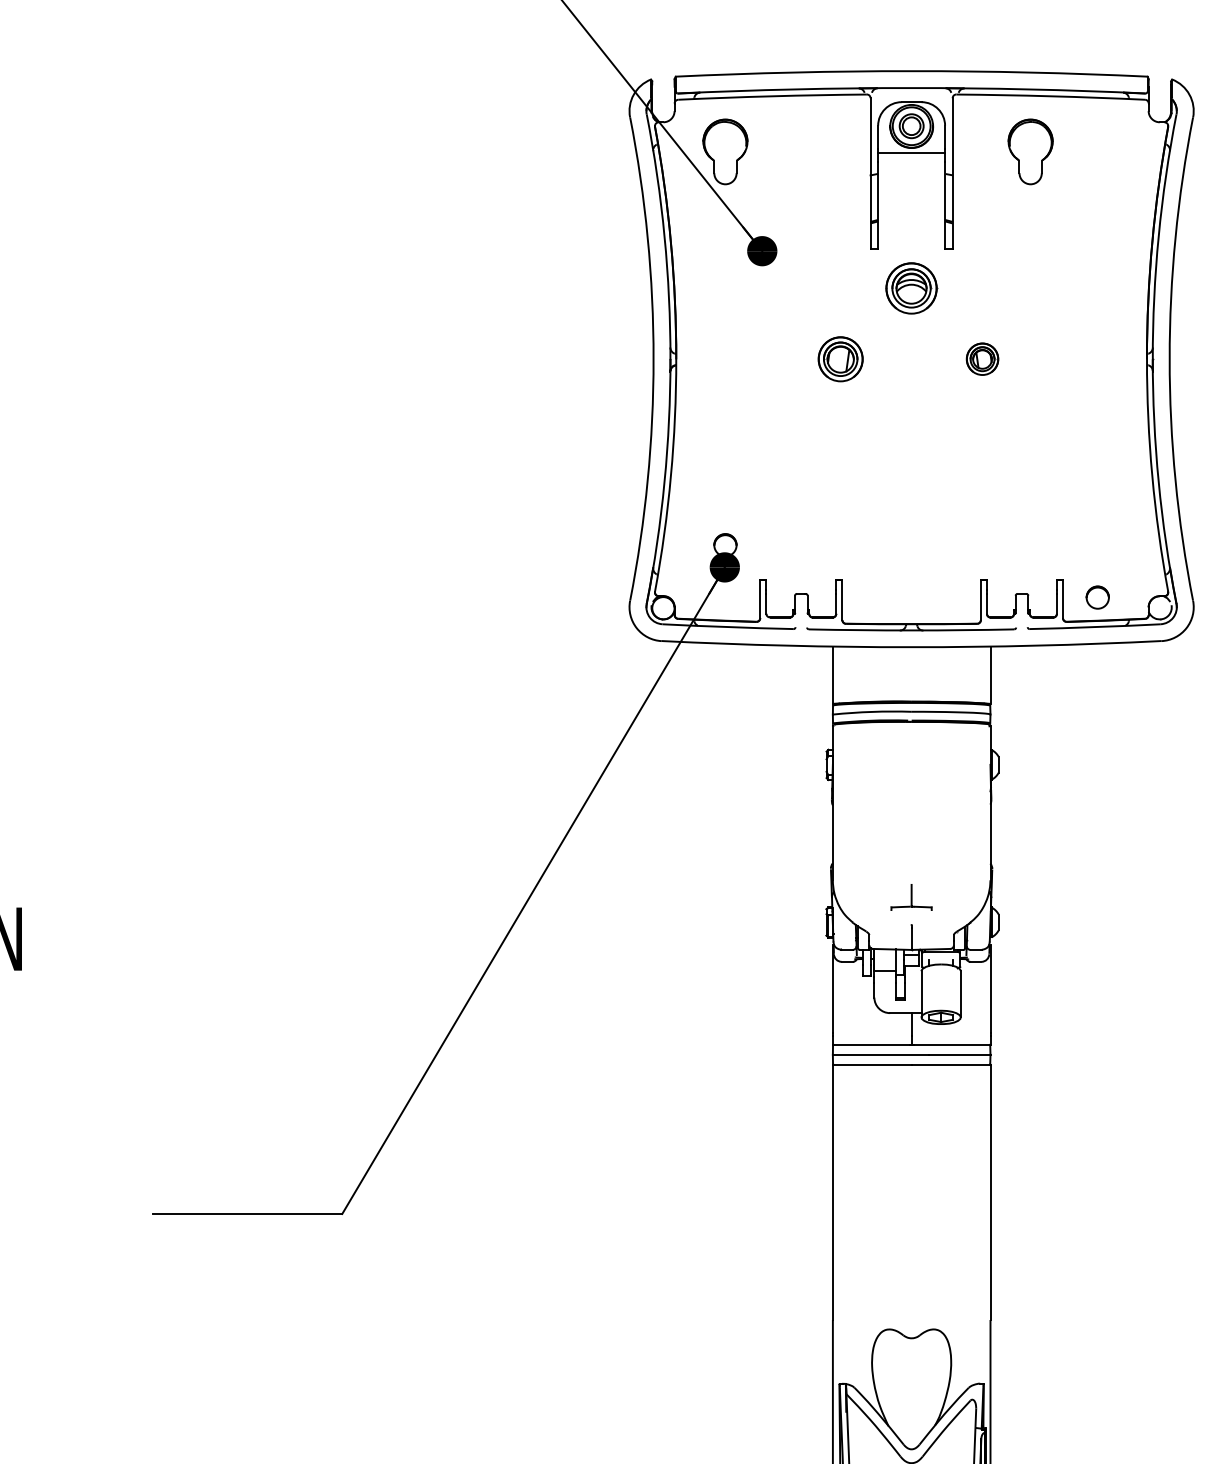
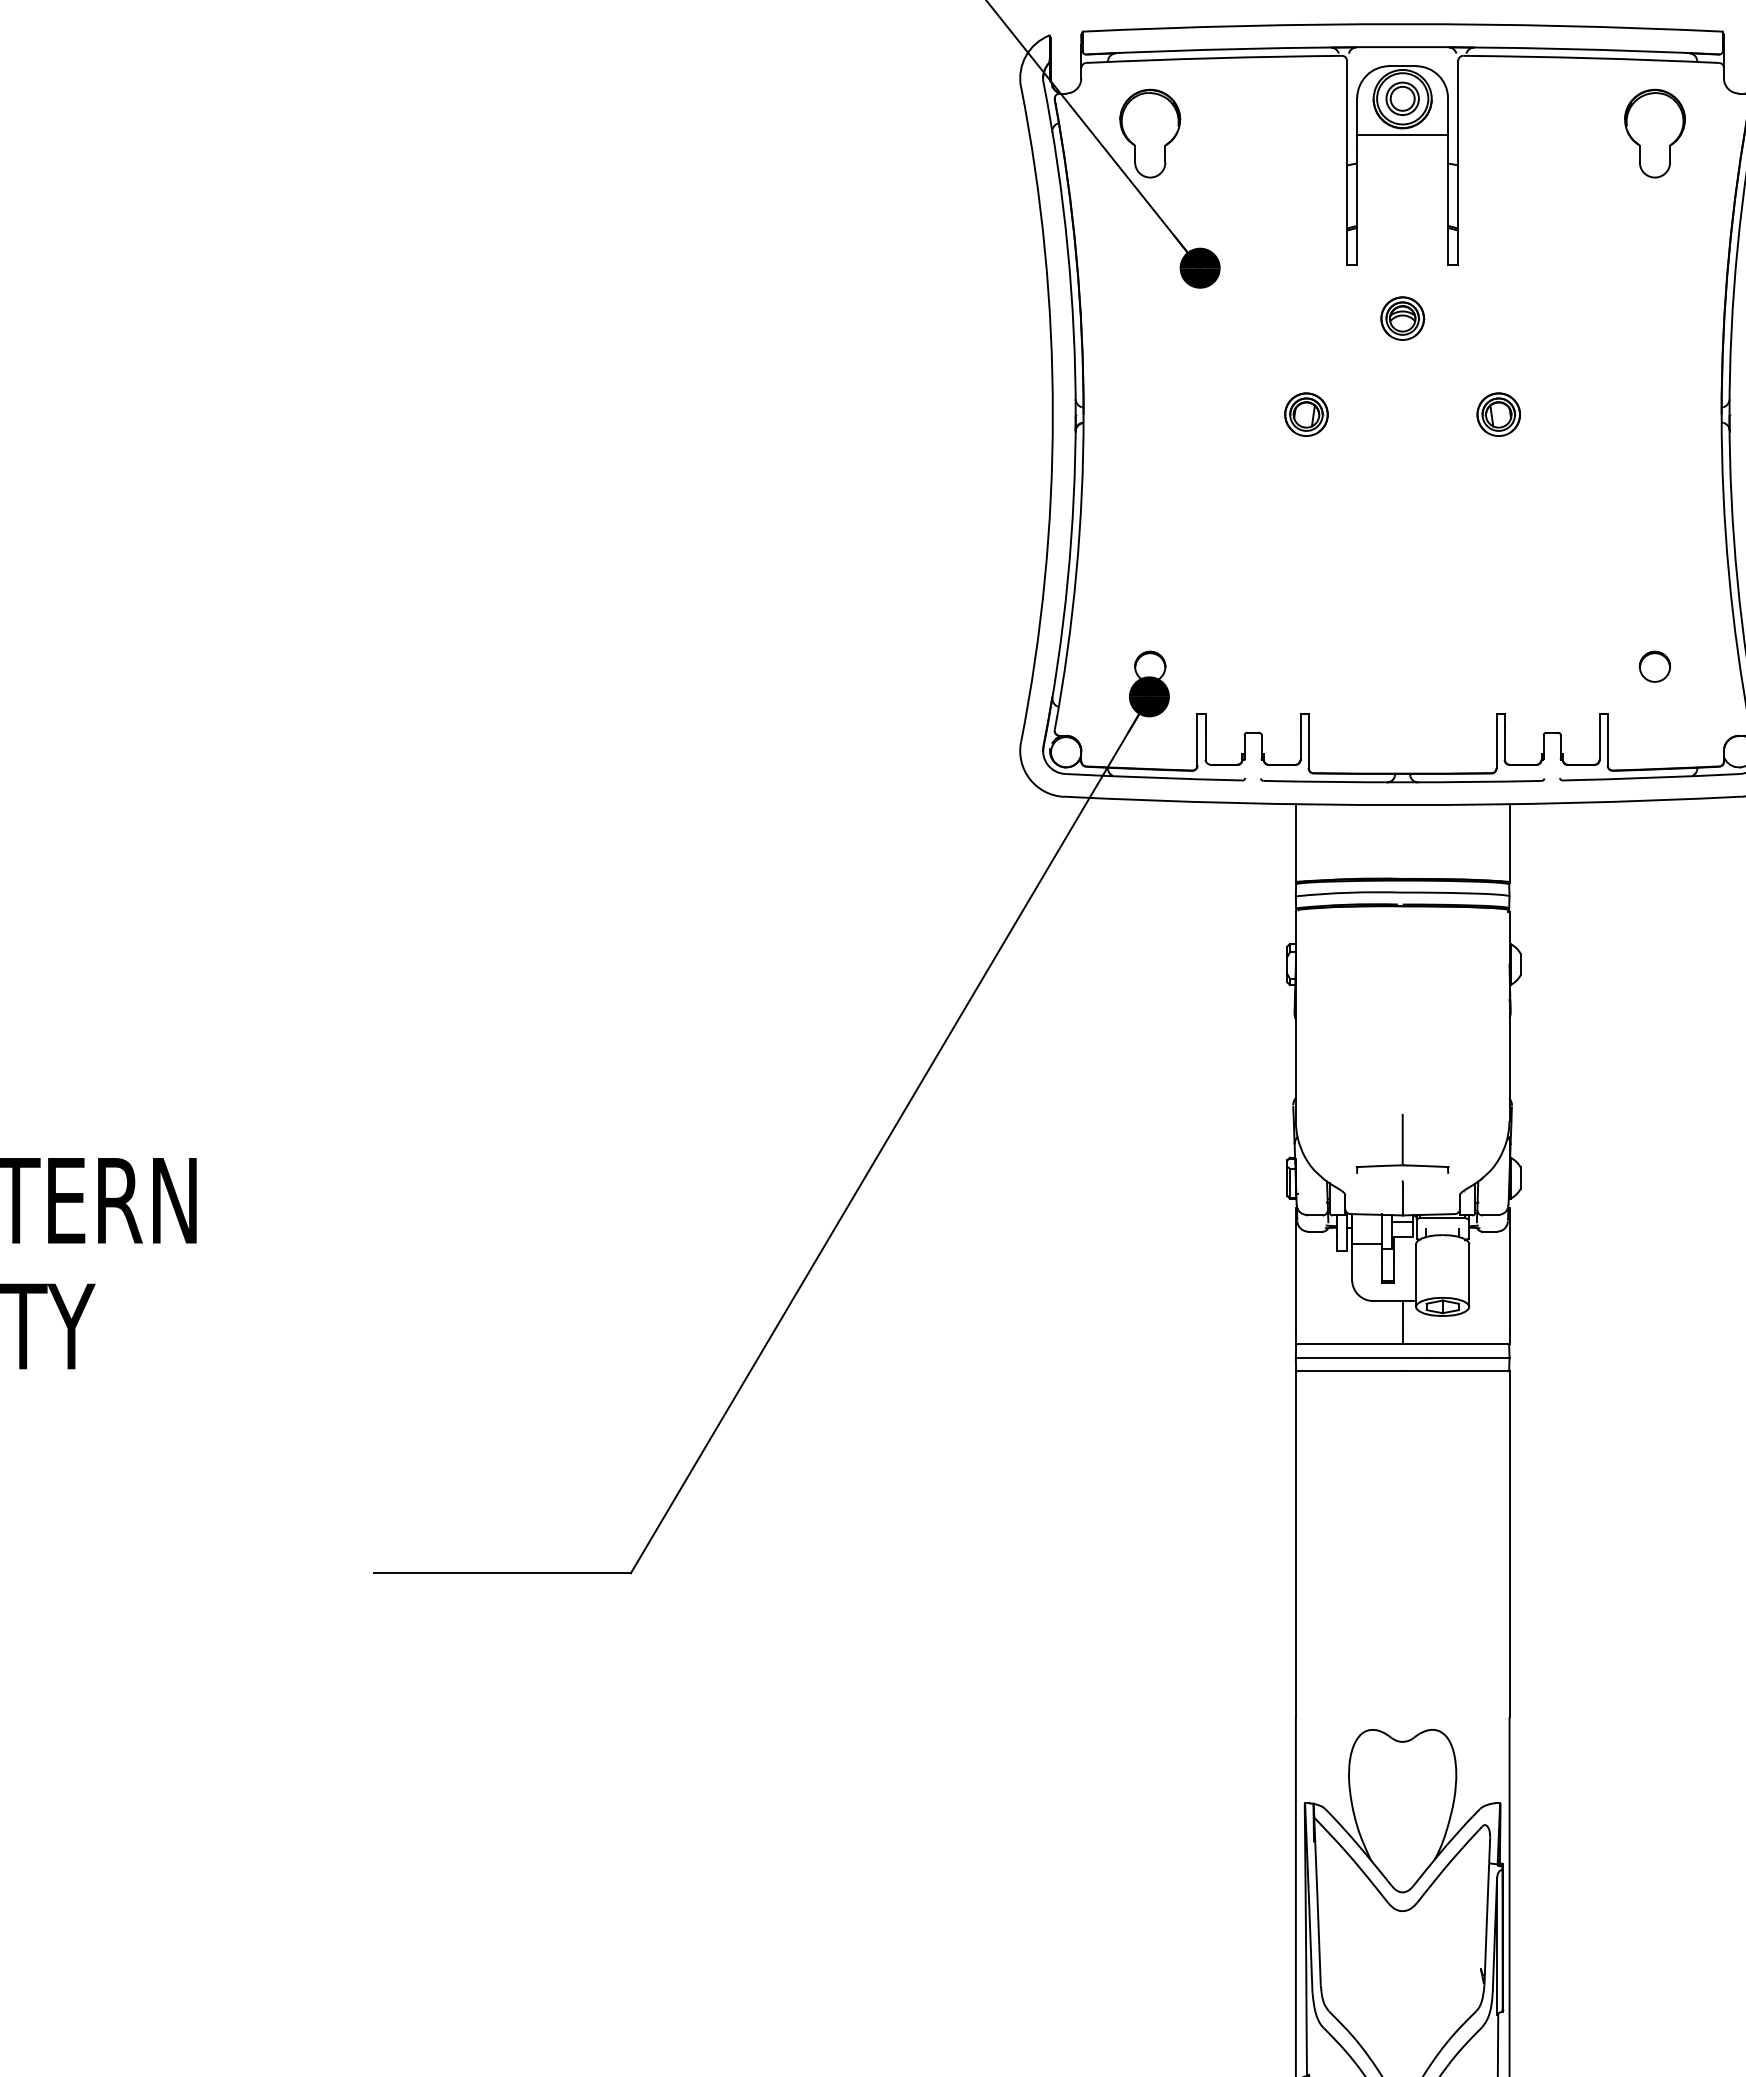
part: (1030, 151) -> (1654, 133), moved
part: (911, 288) -> (1402, 318), size x0.62
part: (840, 359) -> (1306, 414), size x0.71
part: (1097, 597) -> (1654, 666), moved
part: (911, 896) -> (1402, 1143), size x1.67

